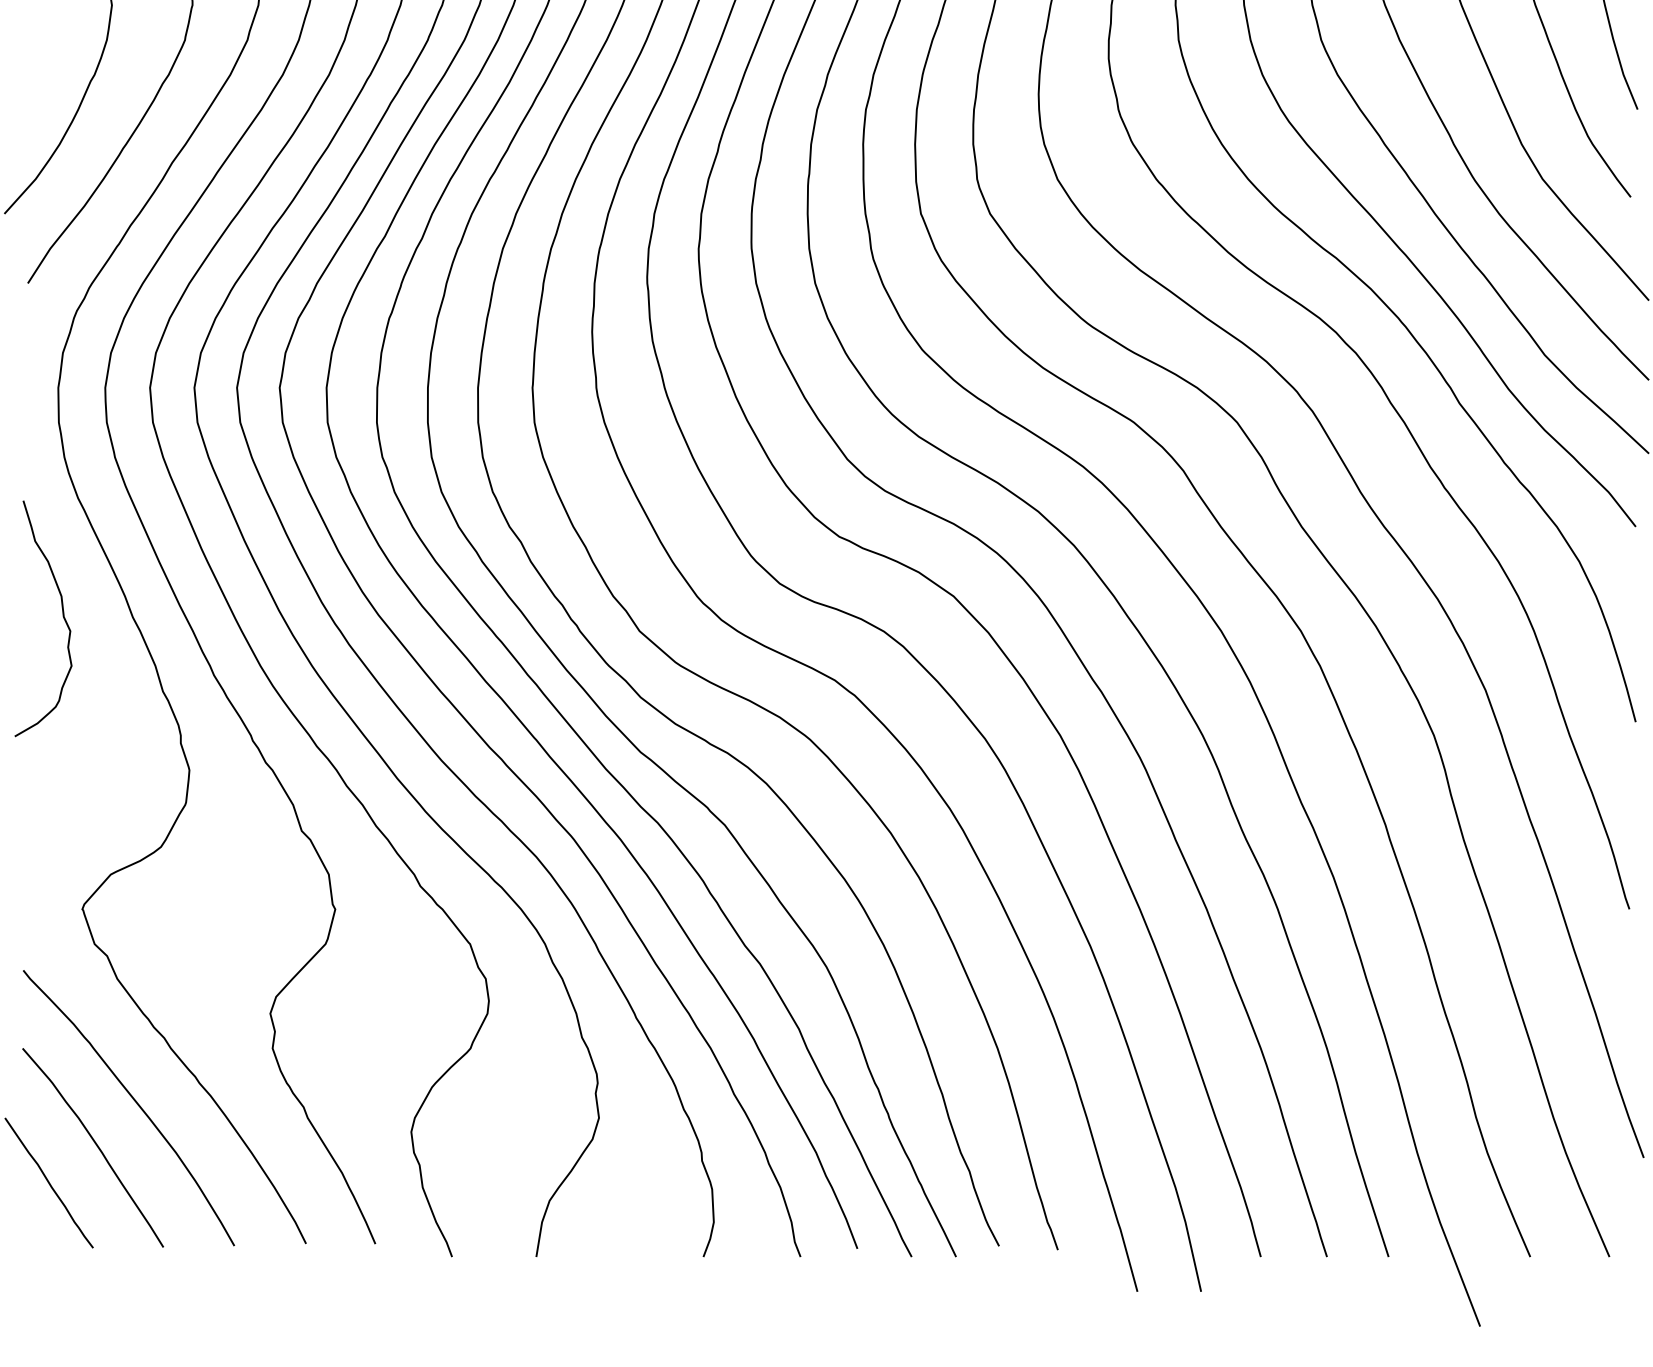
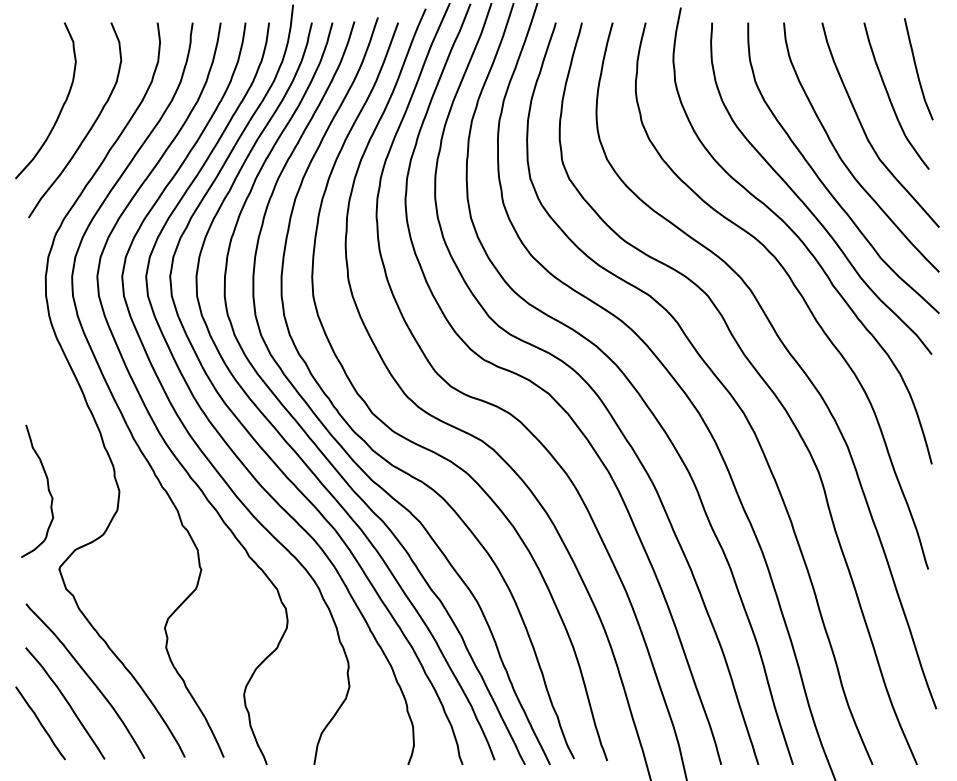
curve: (61, 615) -> (47, 489), moved

